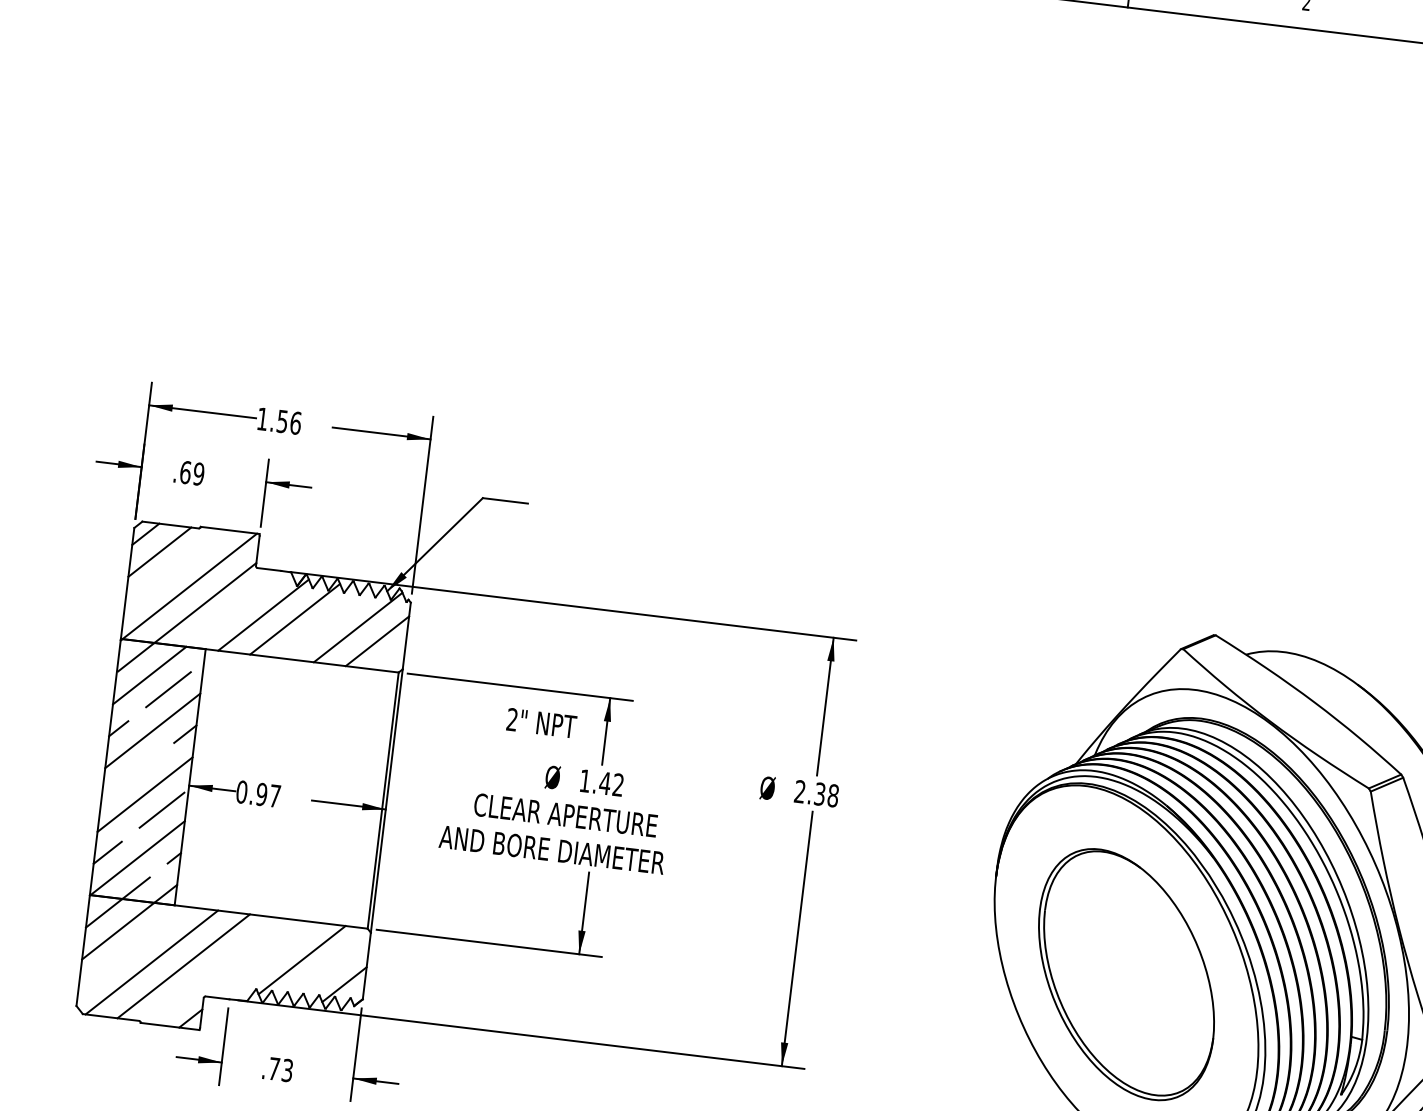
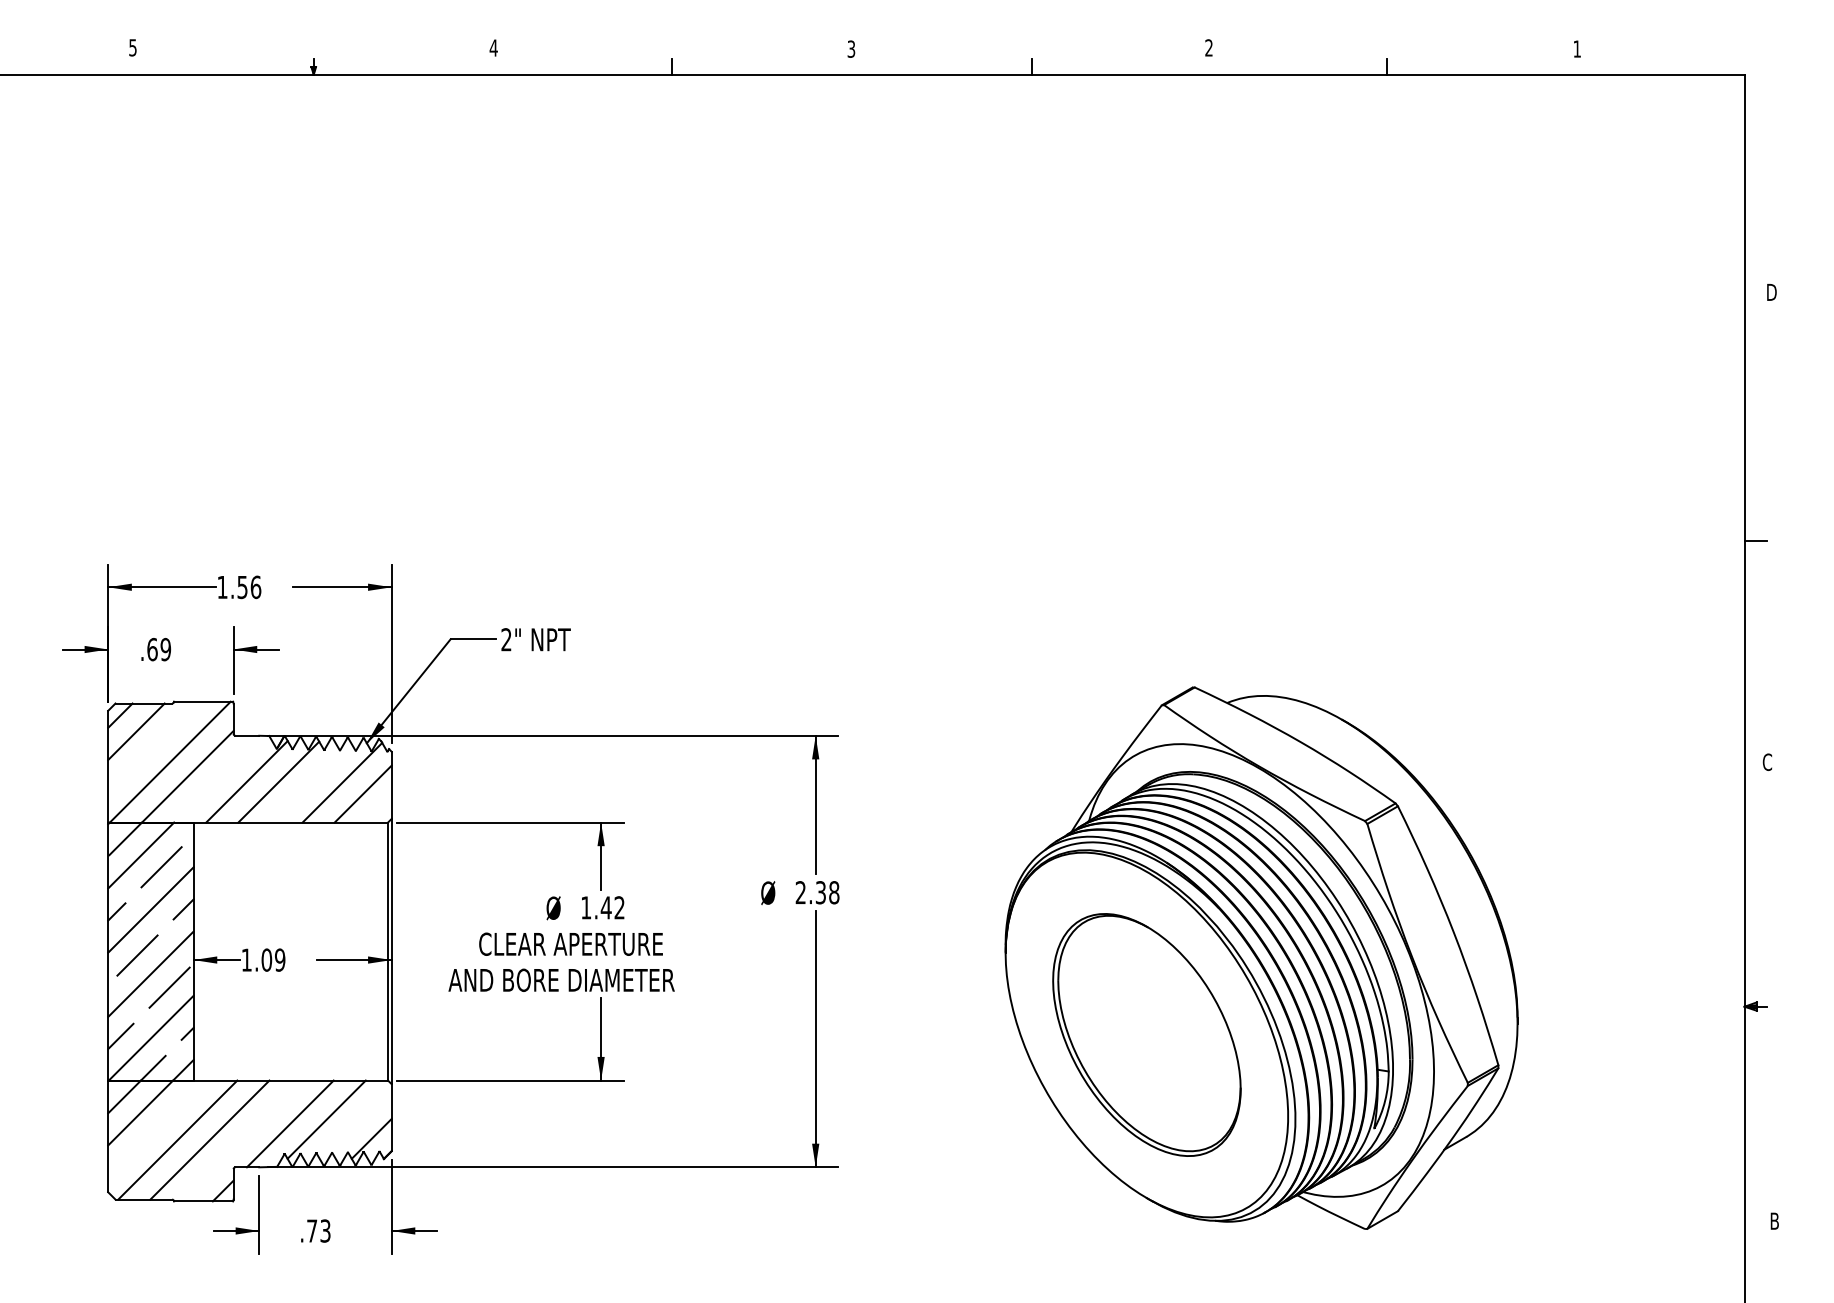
text: (541, 722) -> (535, 639), moved
line: (133, 774) -> (137, 955), added
text: (258, 793) -> (263, 959), 0.97 -> 1.09
line: (264, 959) -> (289, 1123), added

